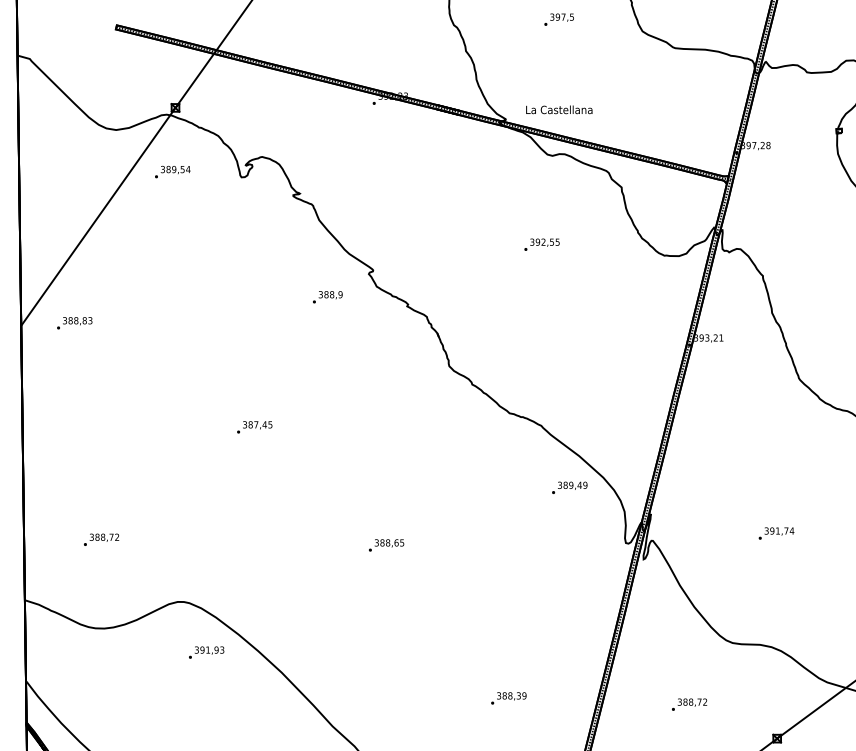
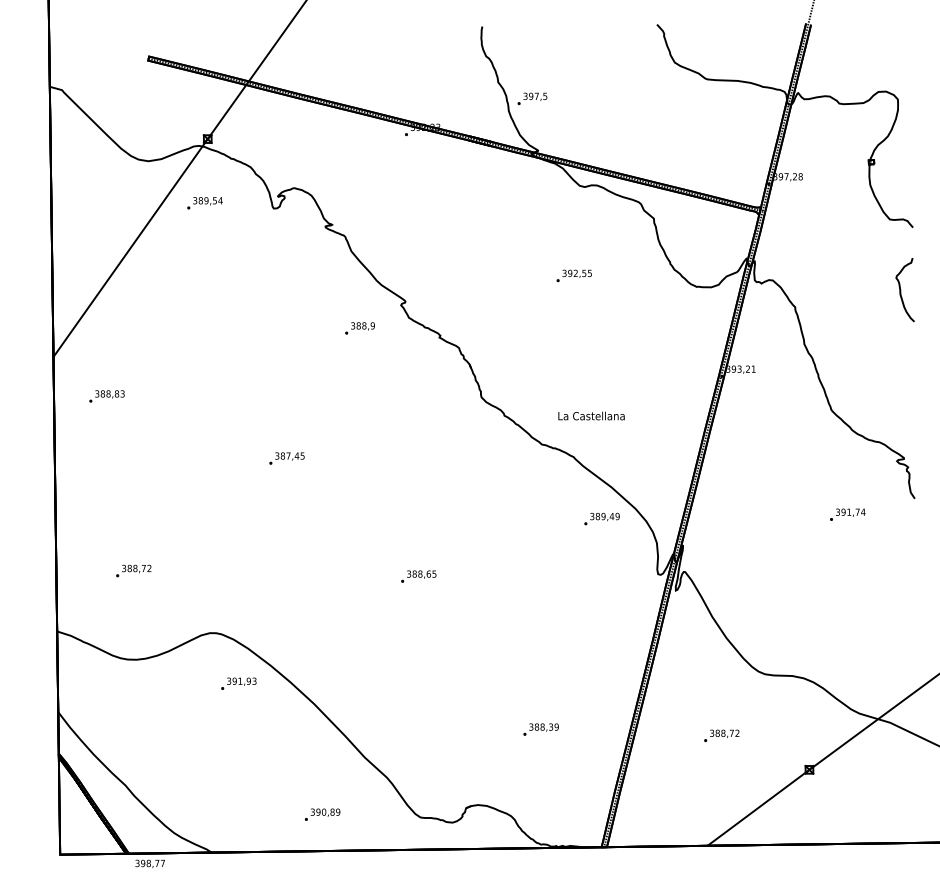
text: (559, 19) -> (532, 98), moved
text: (559, 109) -> (591, 415), moved
text: (74, 323) -> (106, 396), moved
text: (776, 533) -> (847, 514), moved

